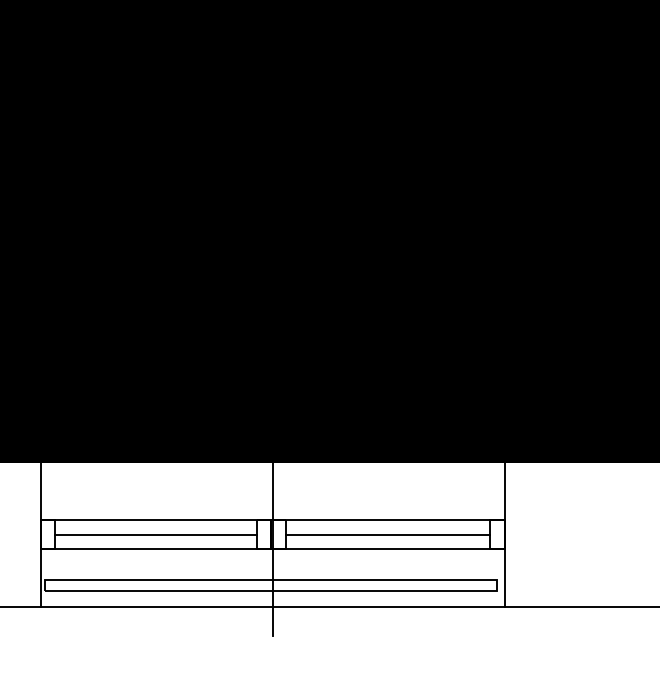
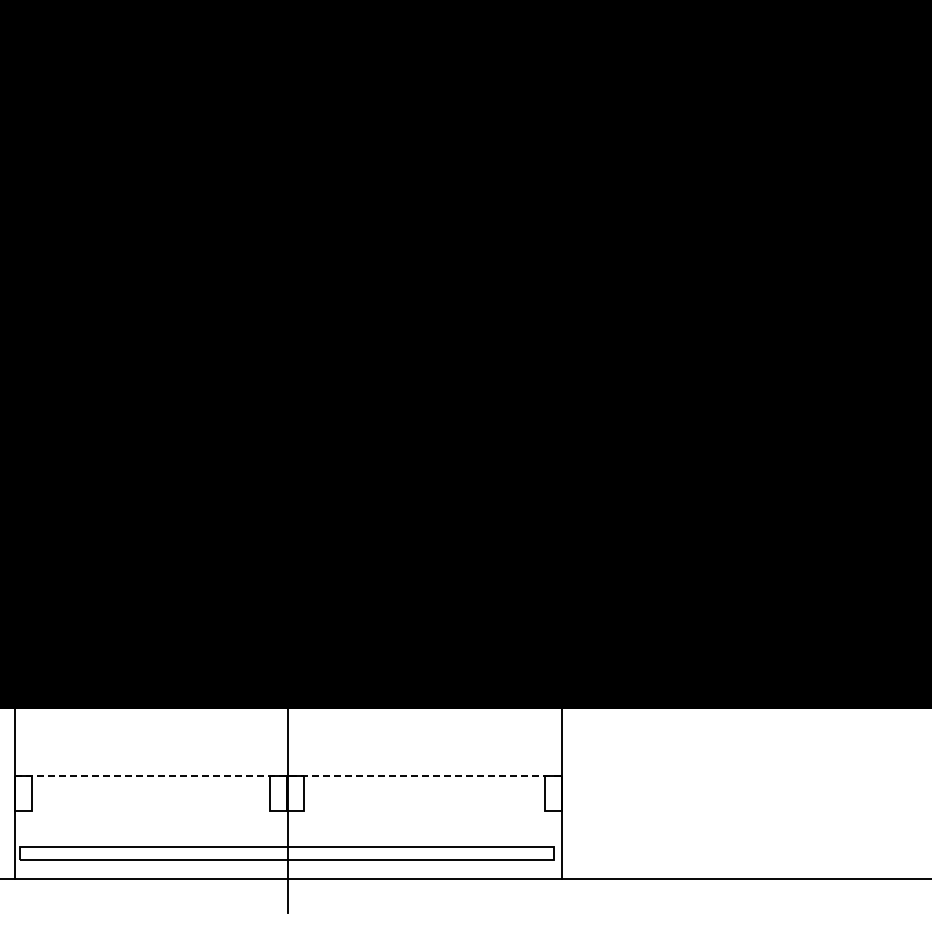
line: (272, 520) -> (288, 776), solid -> dashed
line: (156, 534) -> (150, 793), removed
line: (388, 534) -> (424, 793), removed
line: (272, 549) -> (288, 810), removed

